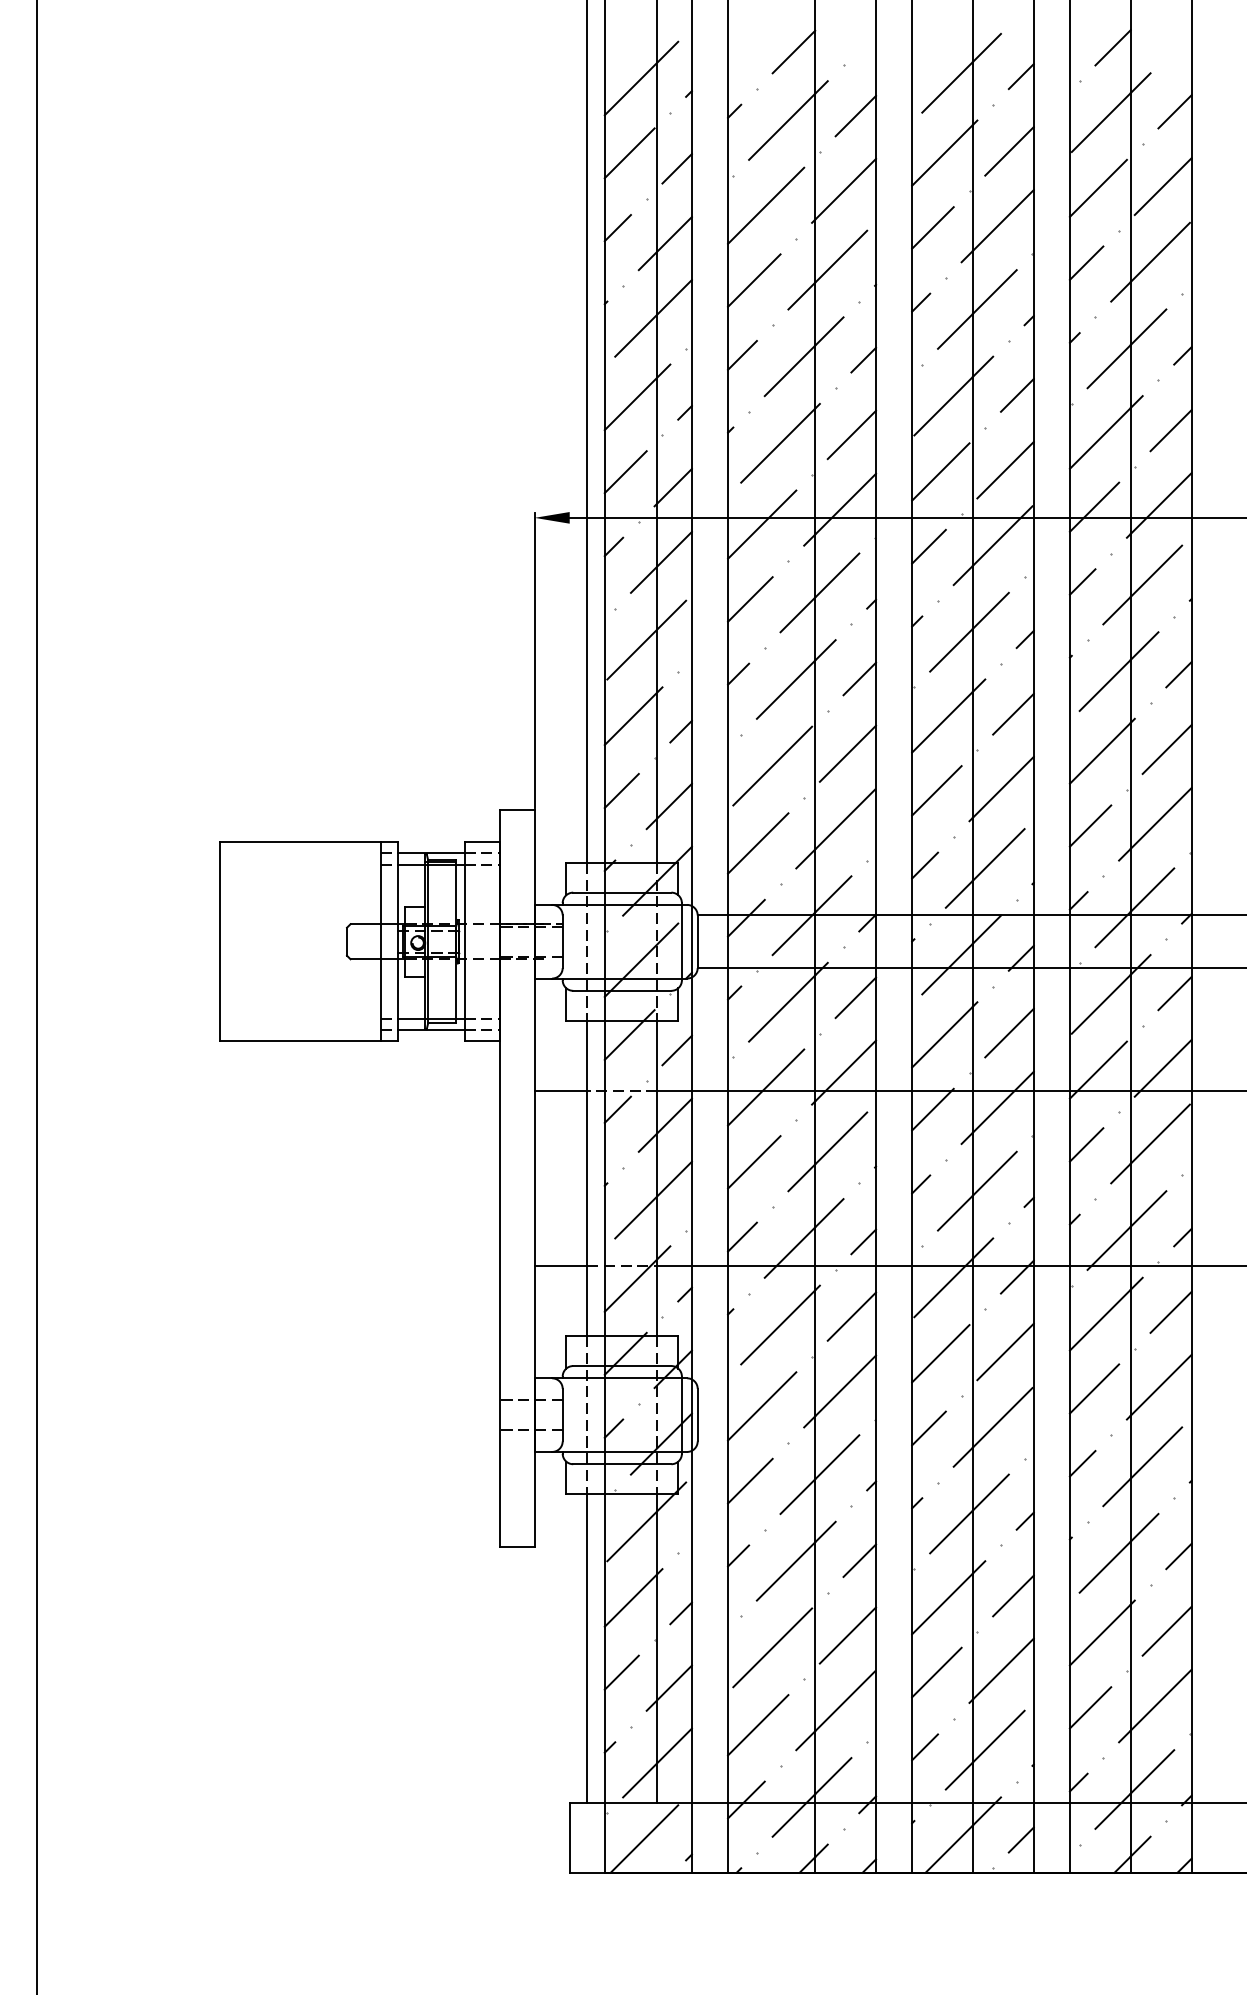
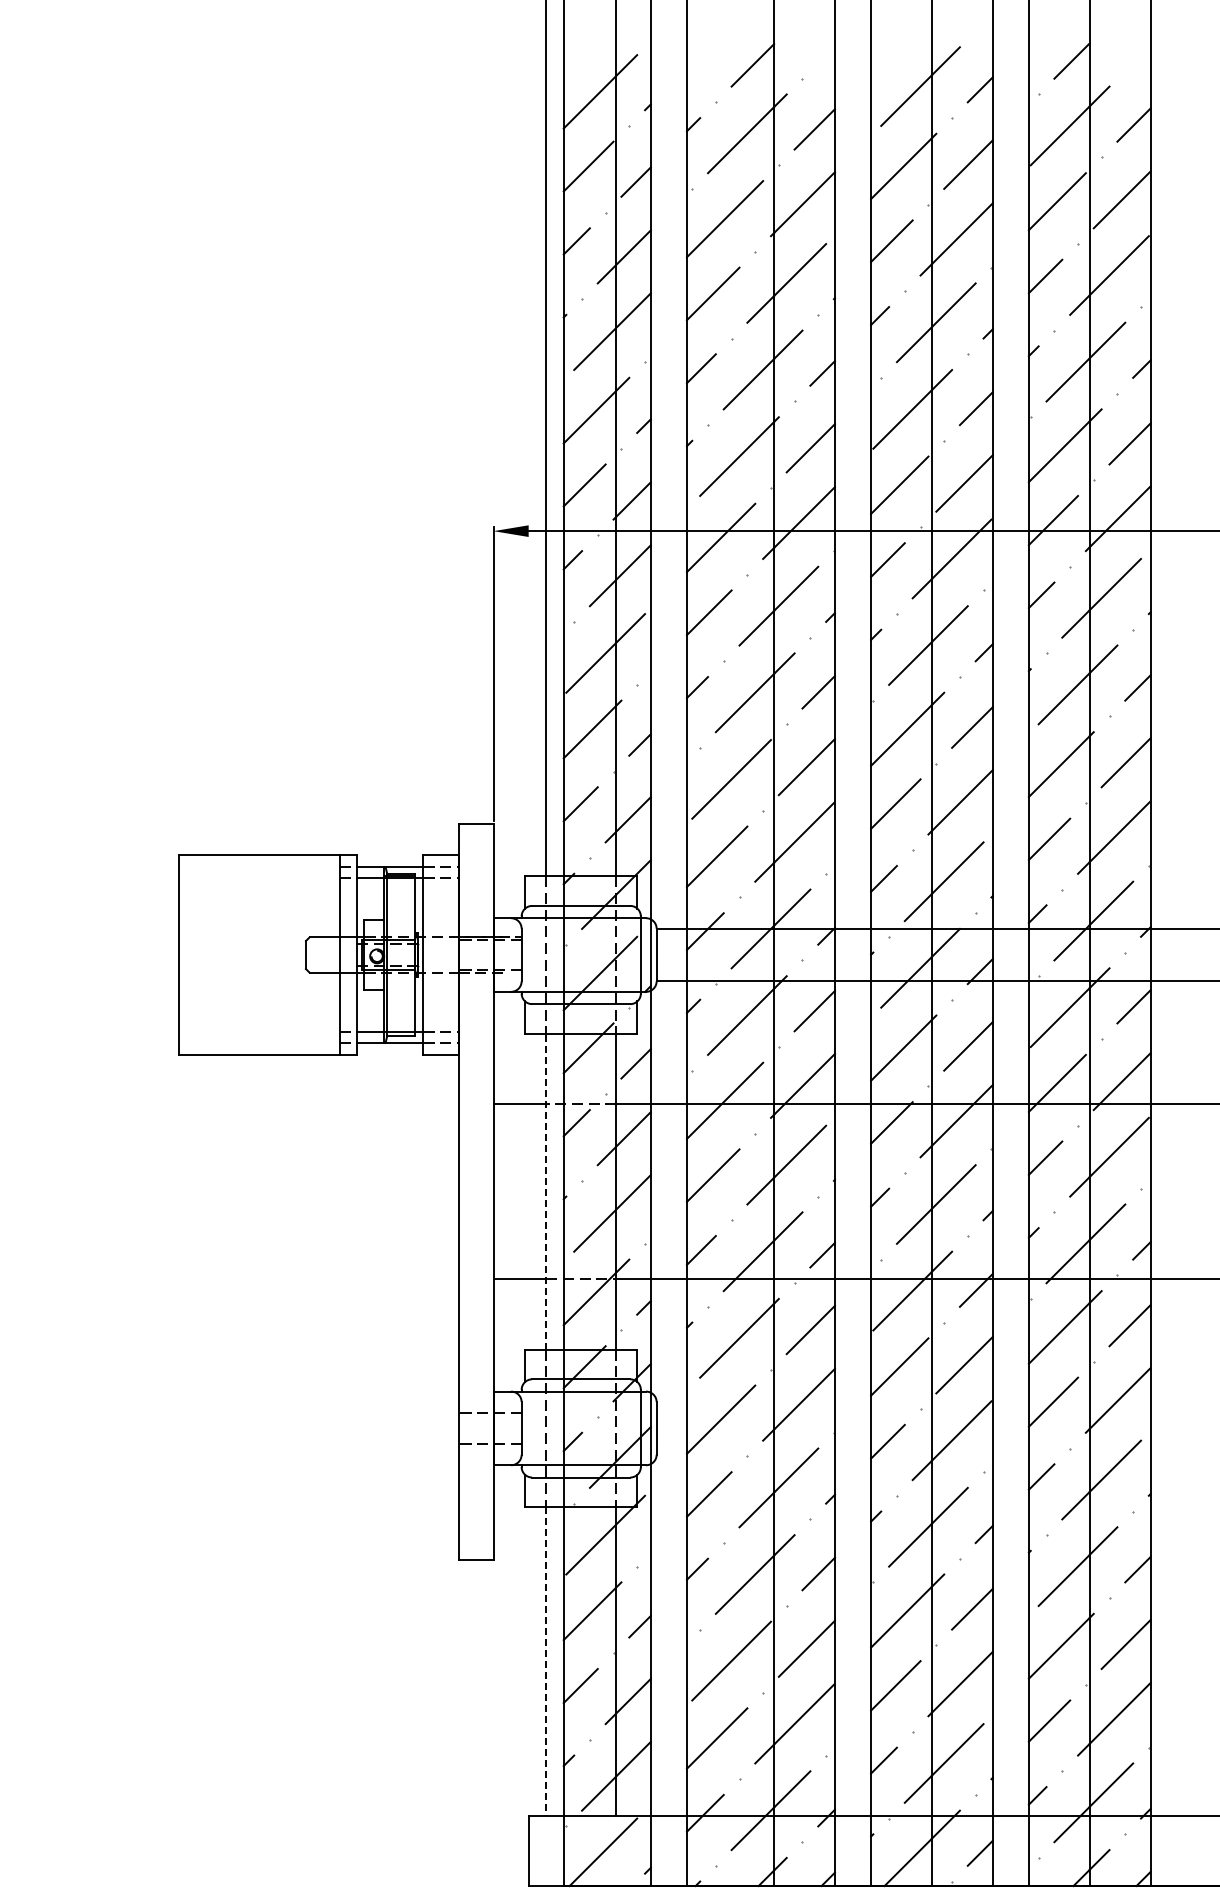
line: (587, 1178) -> (546, 1191), solid -> dashed
line: (587, 1648) -> (546, 1661), solid -> dashed

